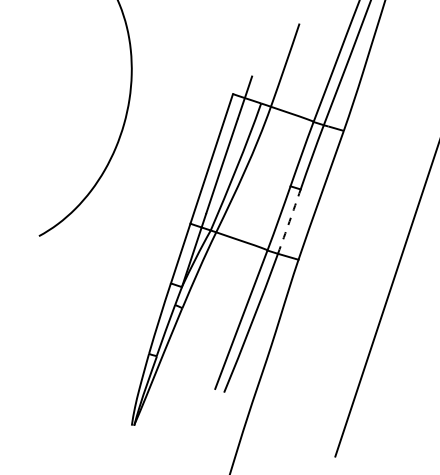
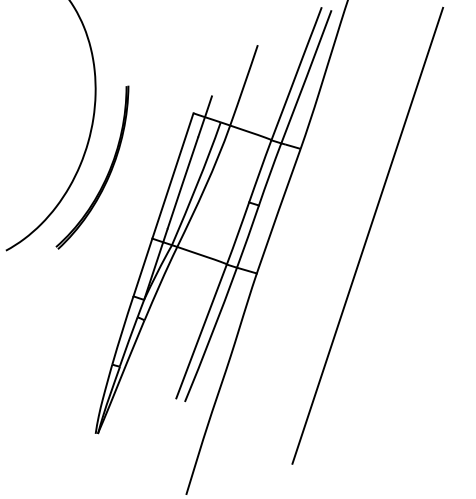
part: (143, 158) -> (106, 175), added
arc: (289, 221) -> (248, 236), dashed -> solid

